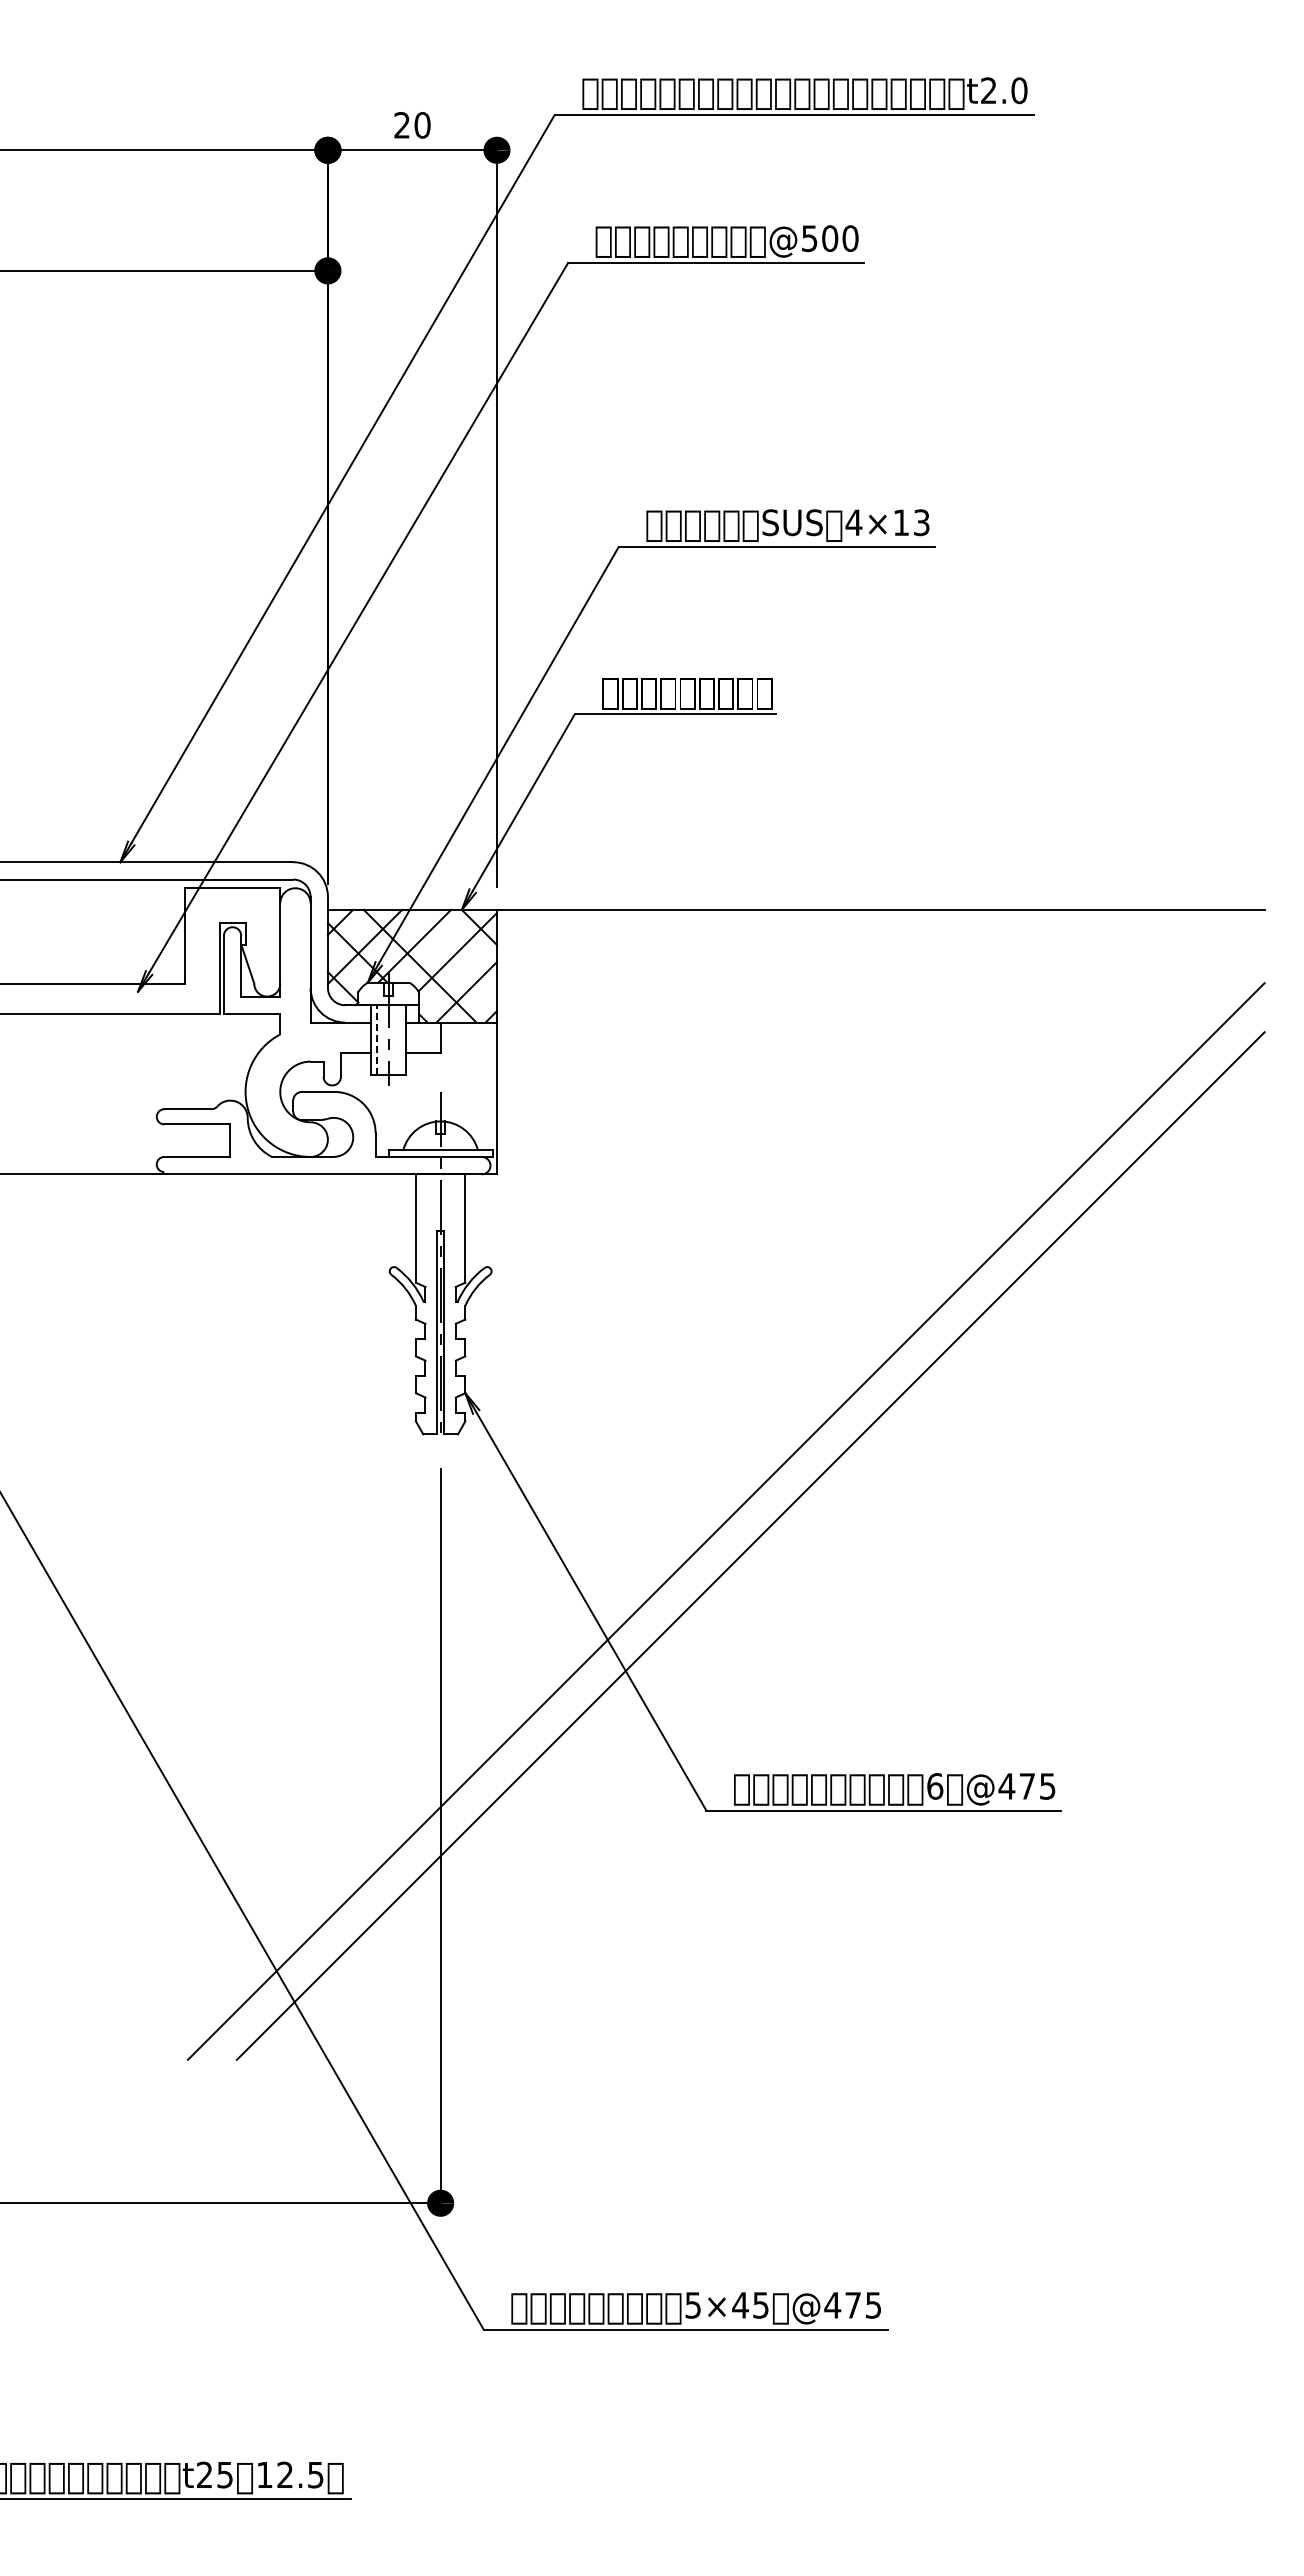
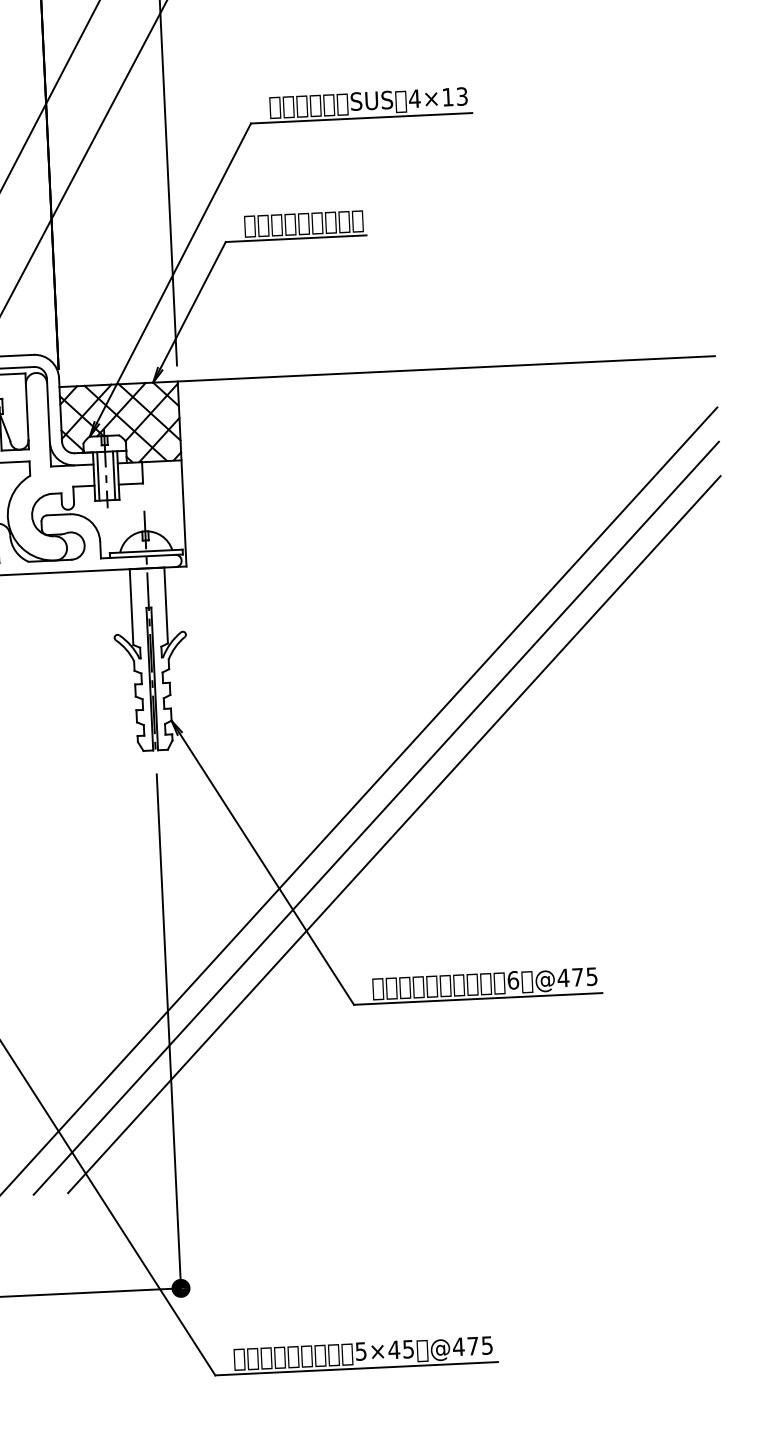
line: (454, 951) -> (149, 412), added
line: (377, 1039) -> (98, 476), dashed -> solid
line: (399, 1039) -> (113, 475), added
line: (774, 1570) -> (393, 834), added

